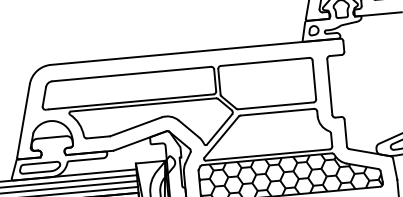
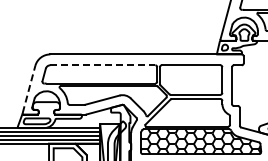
line: (132, 74) -> (103, 65), solid -> dashed
line: (24, 120) -> (29, 89), solid -> dashed

